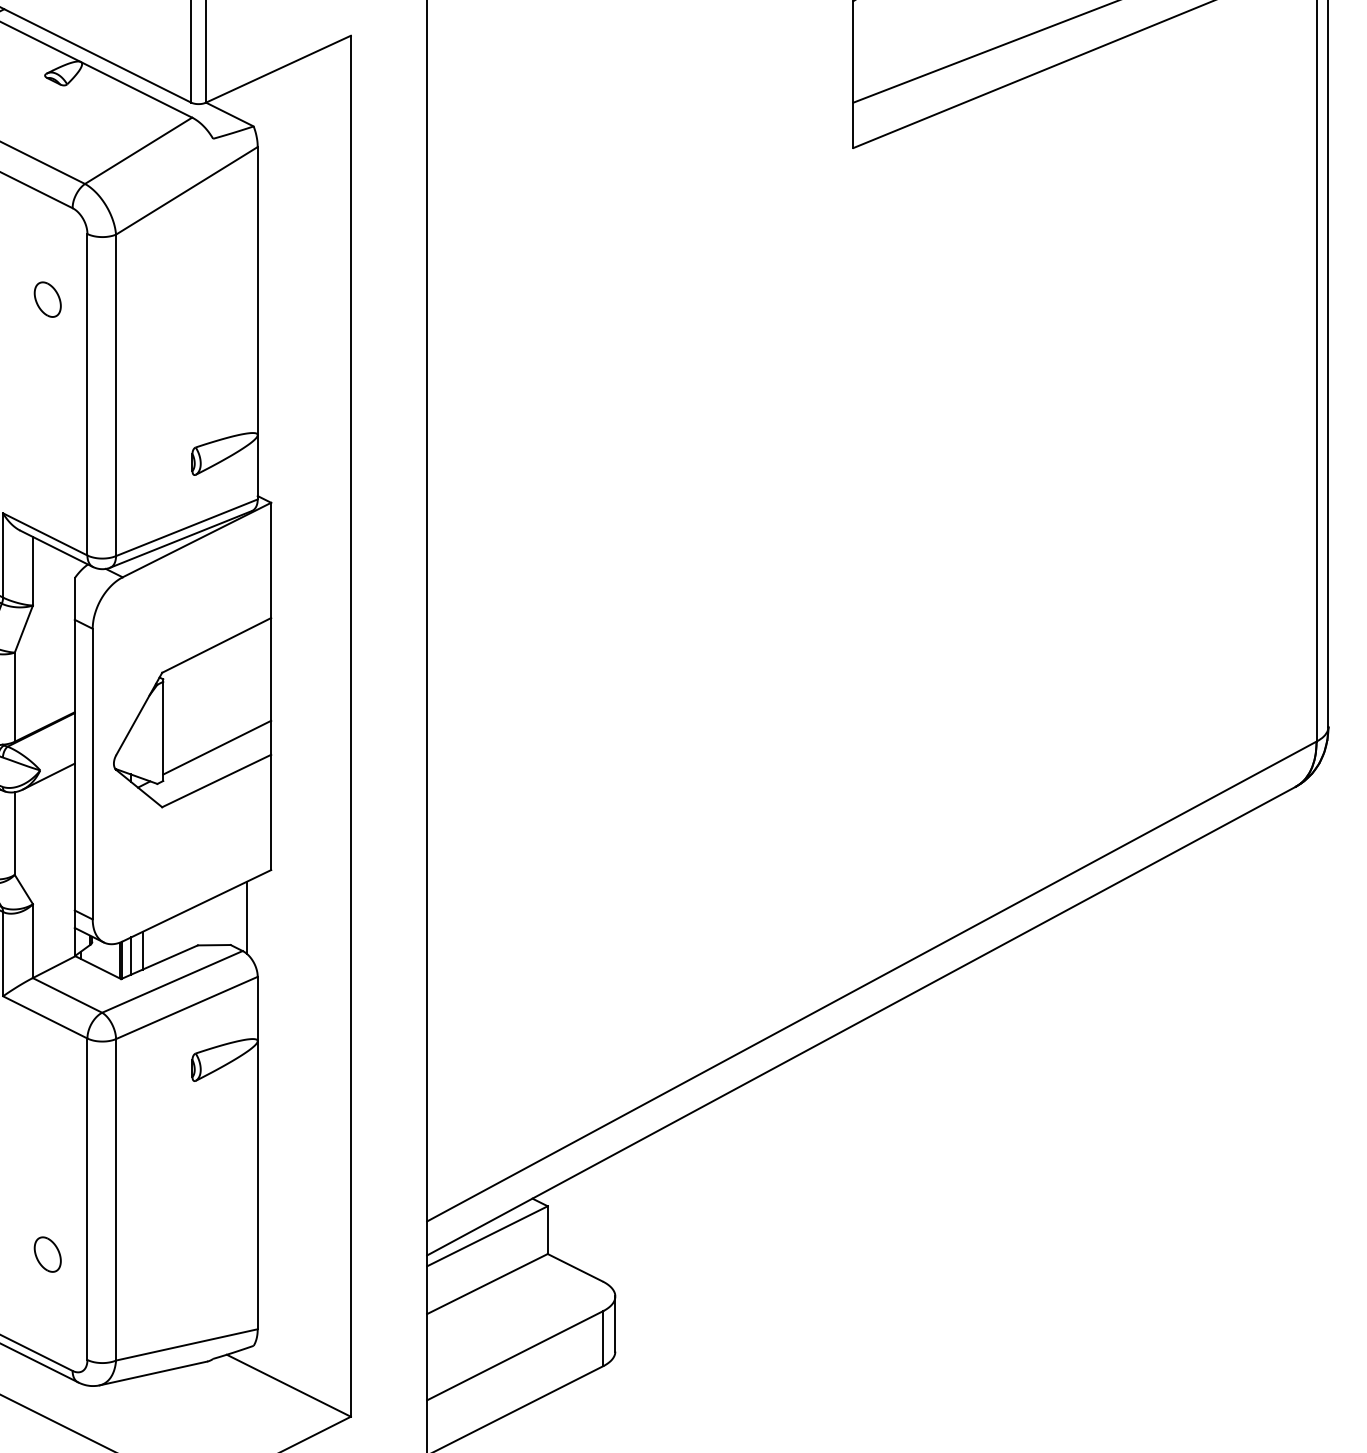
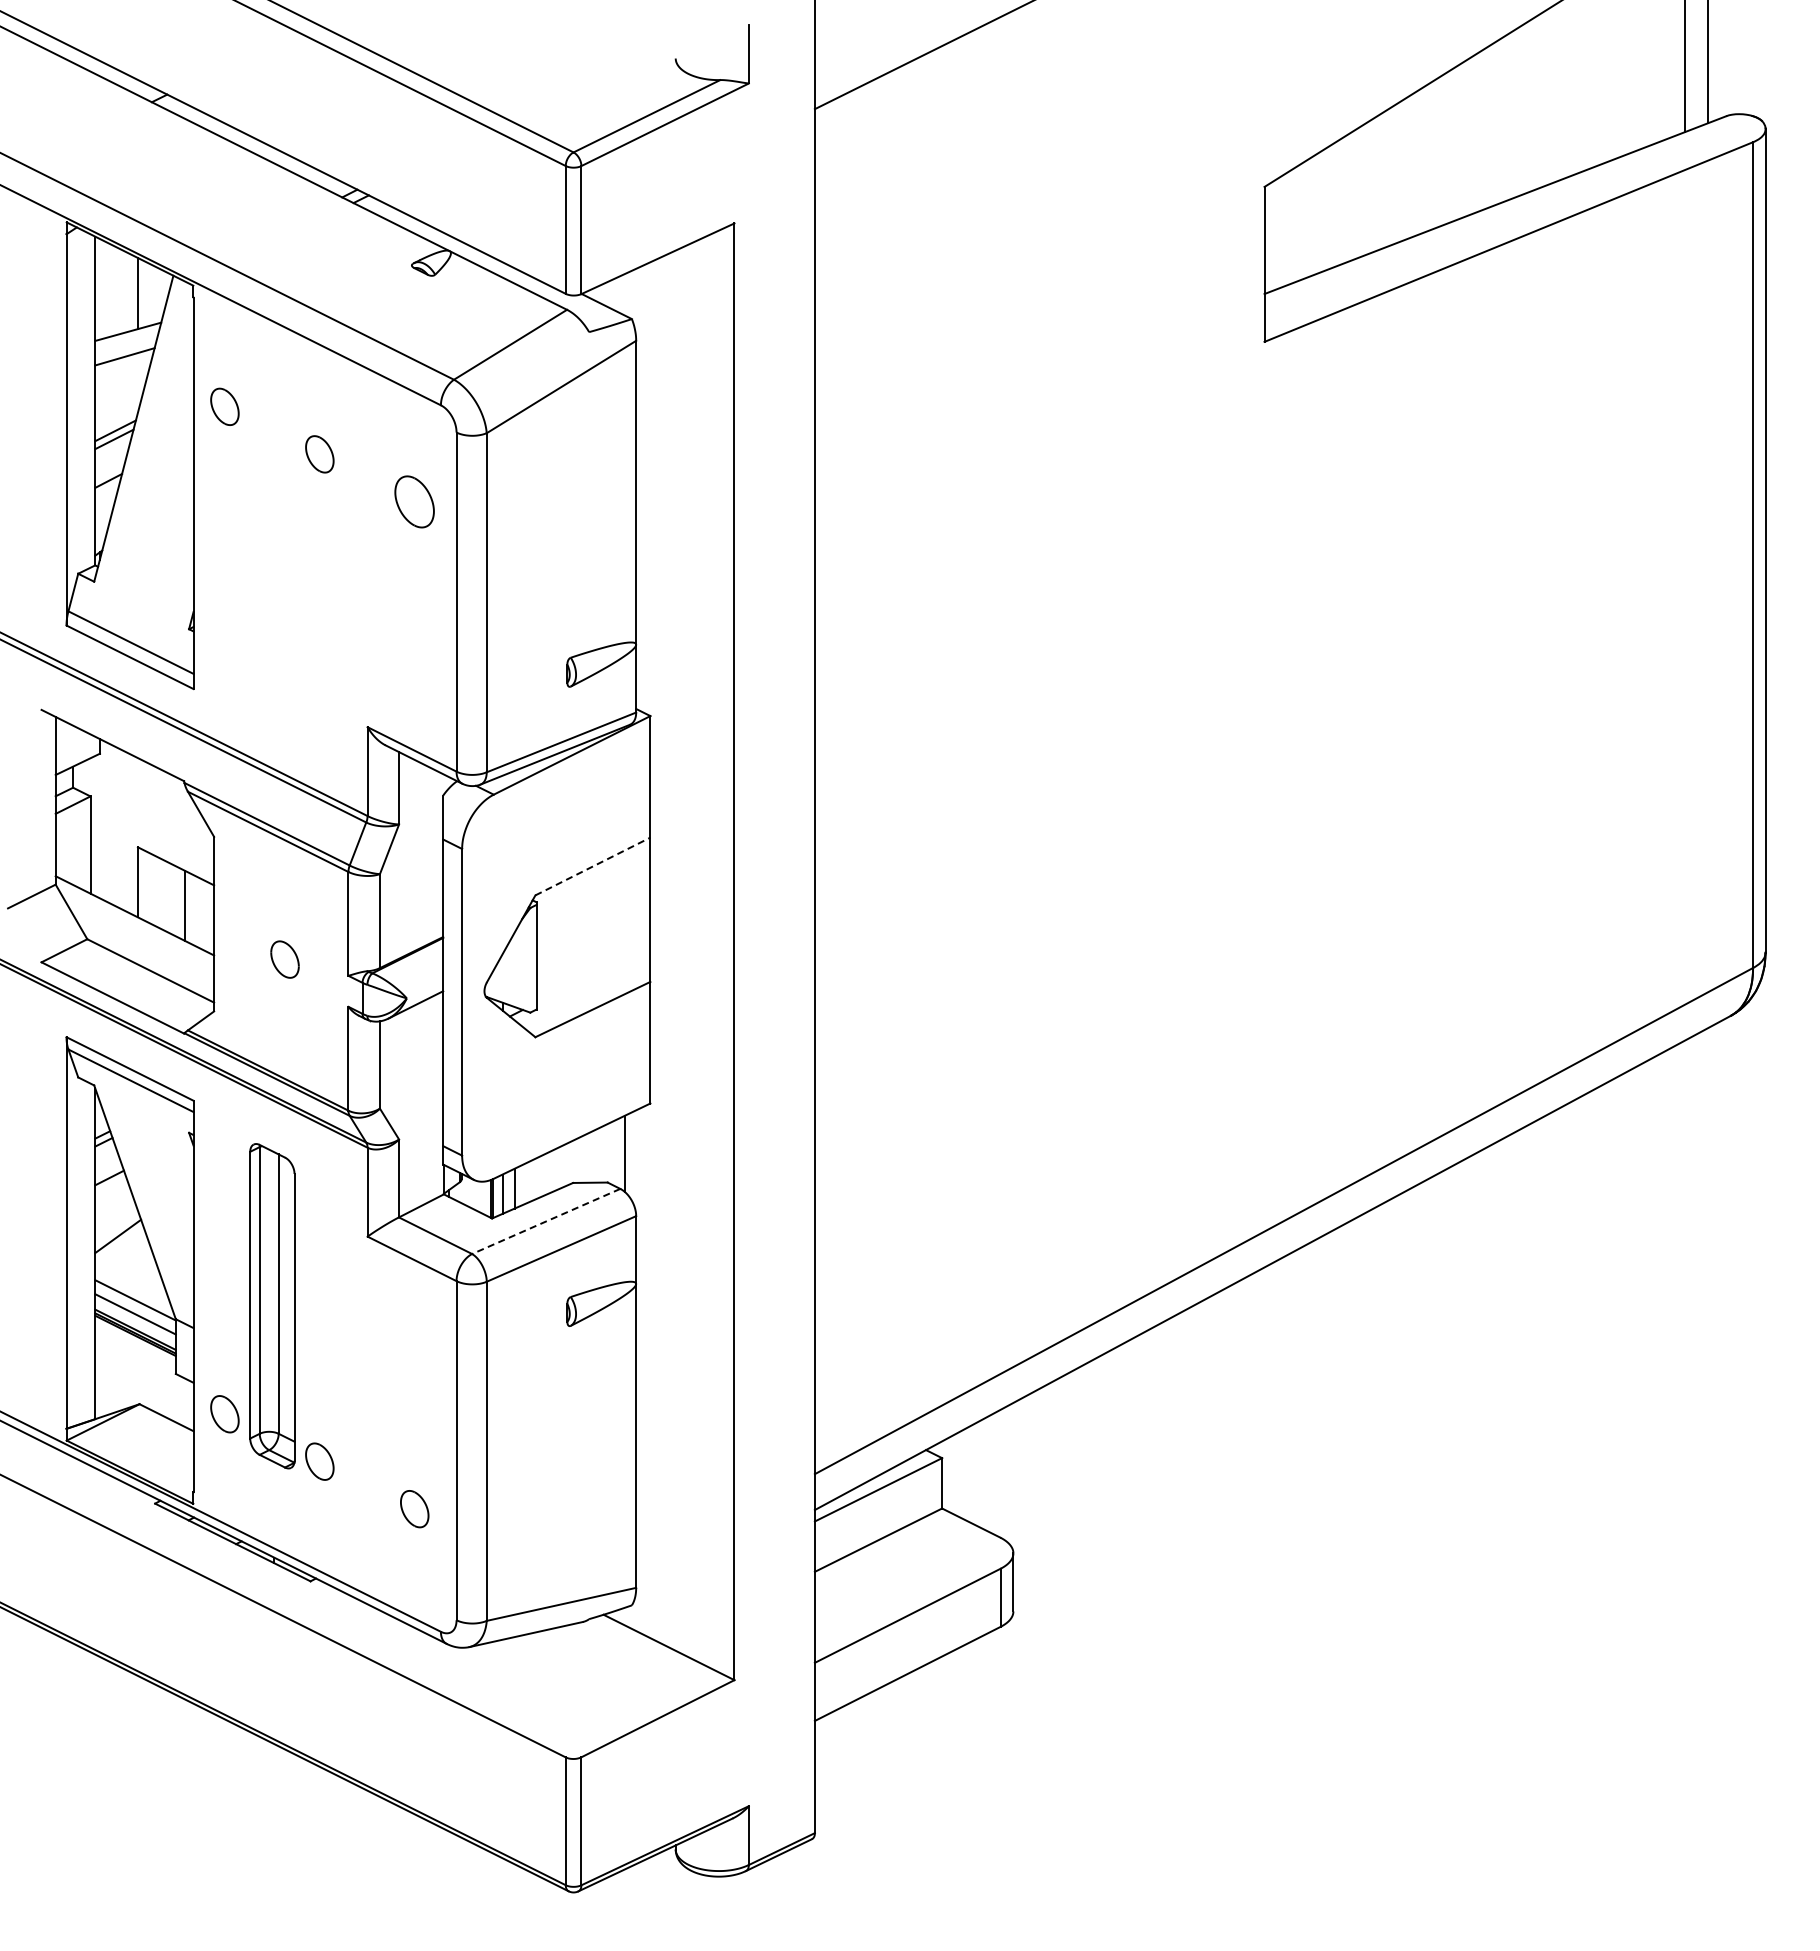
part: (47, 299) -> (414, 501), size x1.4
line: (217, 645) -> (593, 866), solid -> dashed
line: (217, 747) -> (593, 974), removed
line: (172, 981) -> (546, 1221), solid -> dashed

